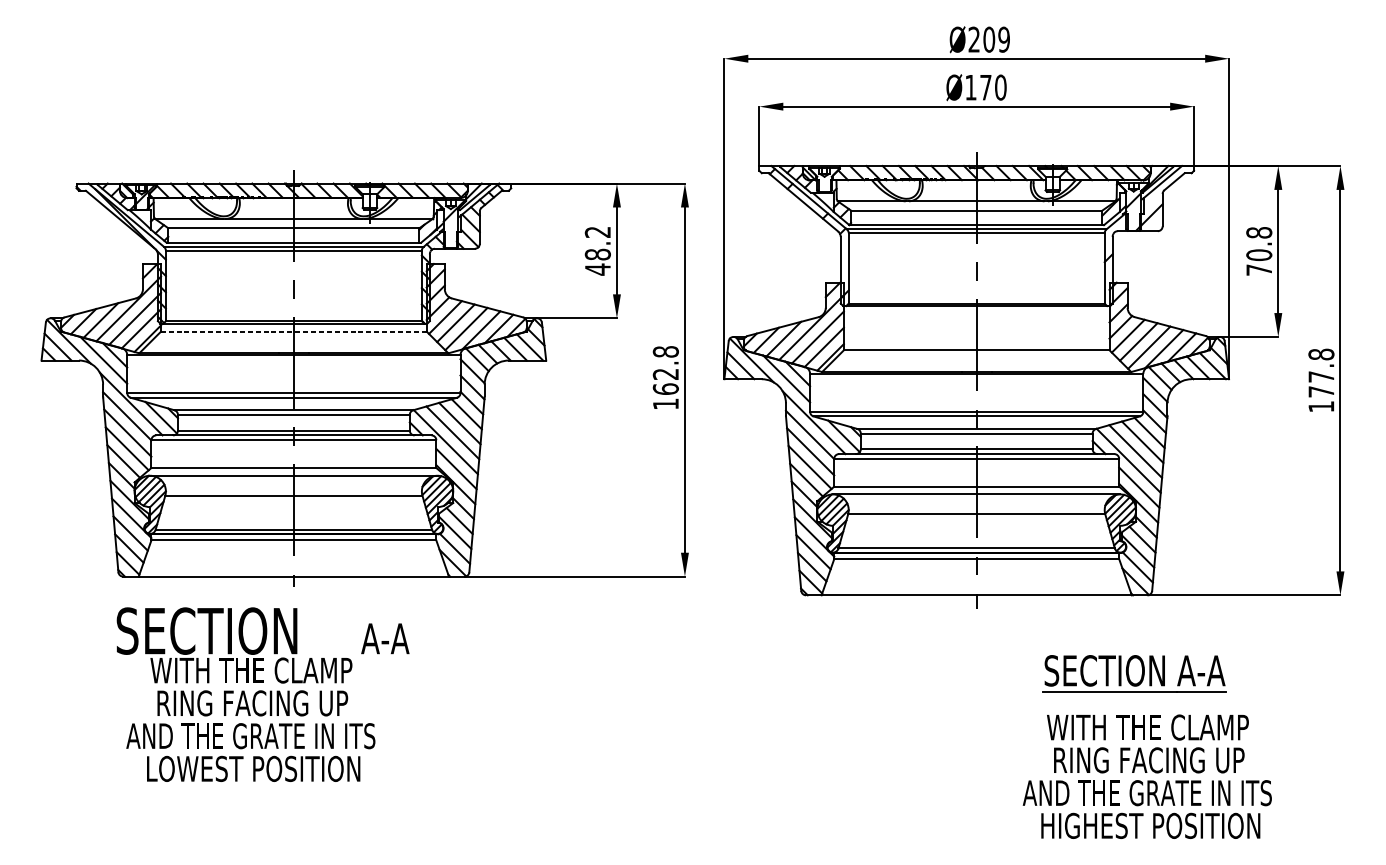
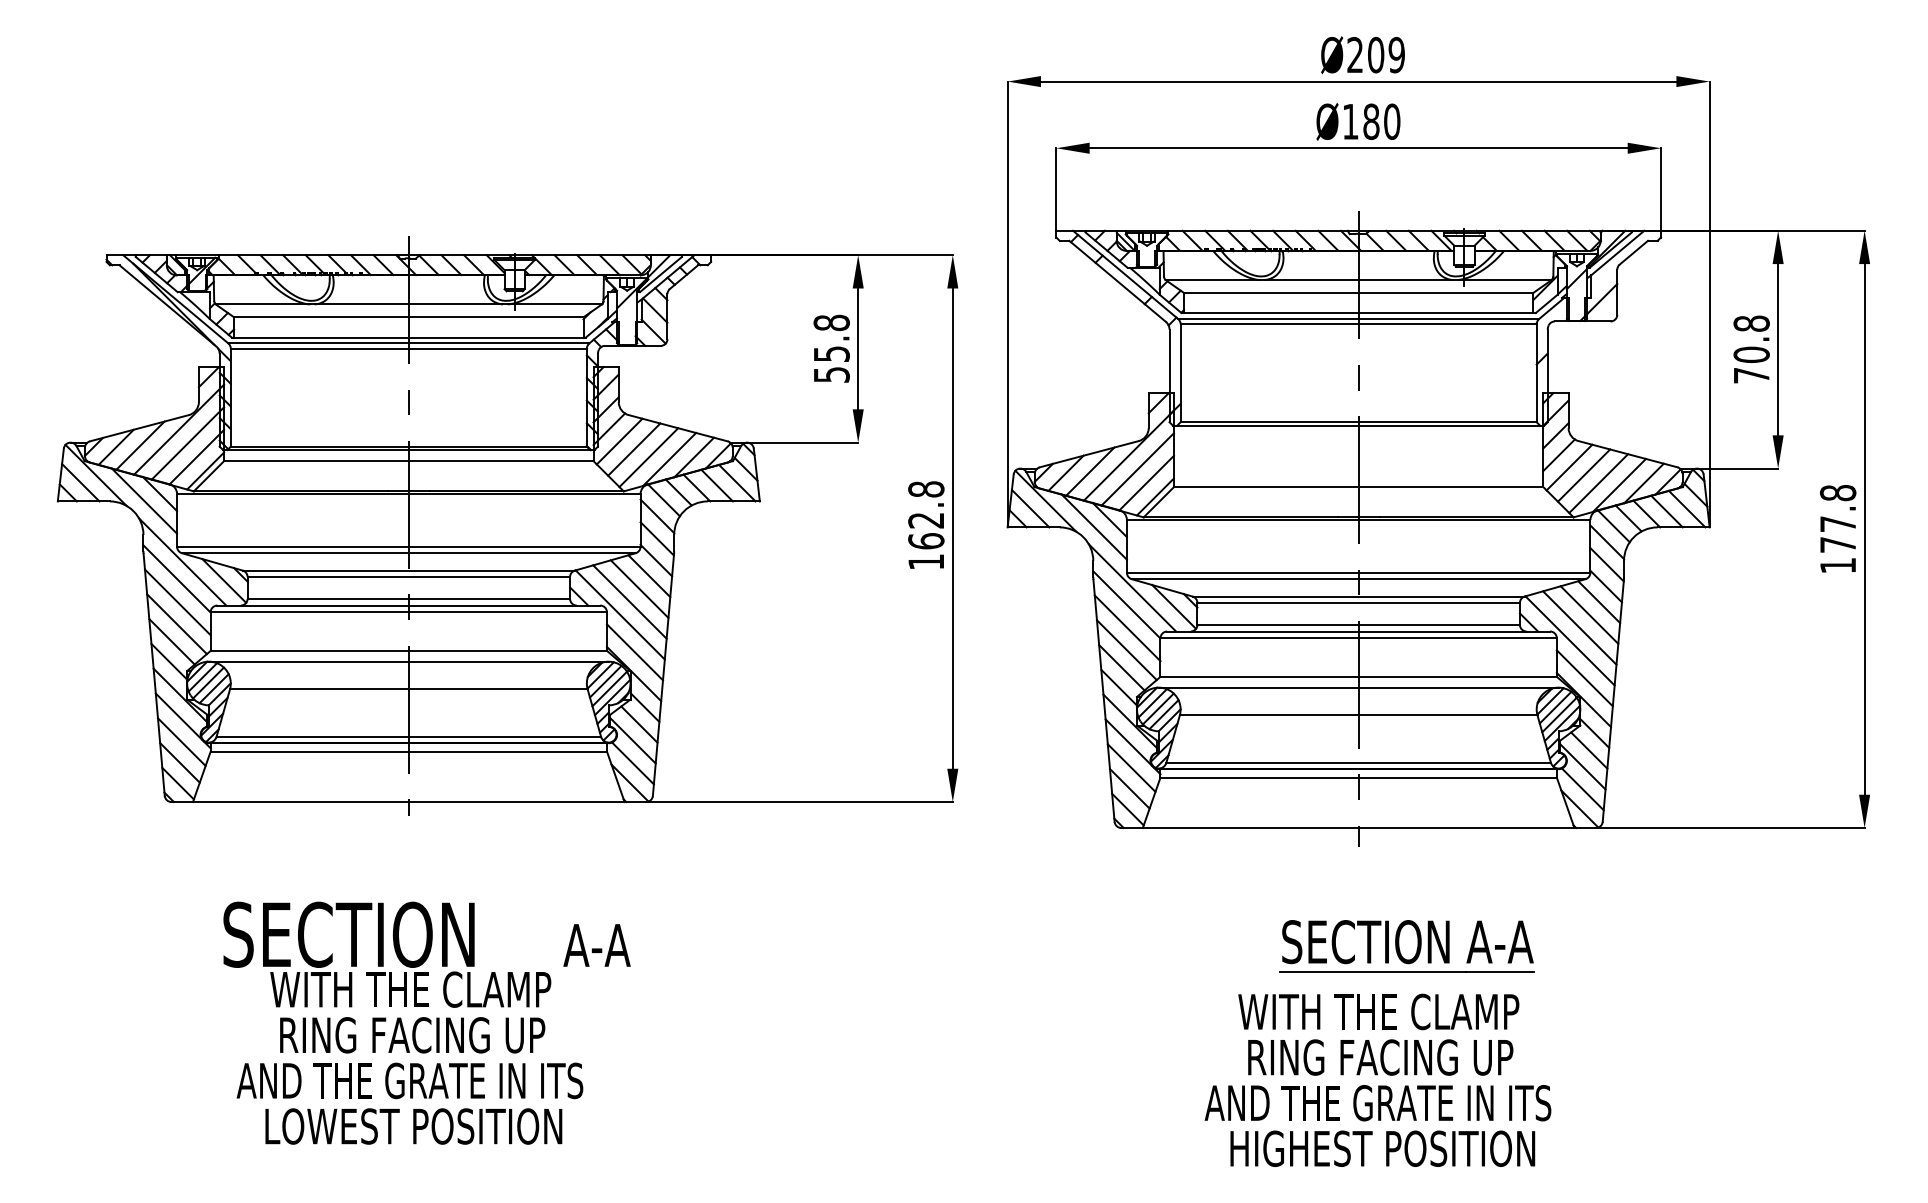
text: (985, 87) -> (1371, 121), Ø170 -> Ø180
text: (597, 250) -> (831, 348), 48.2 -> 55.8
line: (293, 331) -> (408, 461), dashed -> solid
part: (1134, 674) -> (1406, 946), moved
text: (262, 694) -> (426, 1022), moved
text: (1146, 776) -> (1377, 1079), moved

